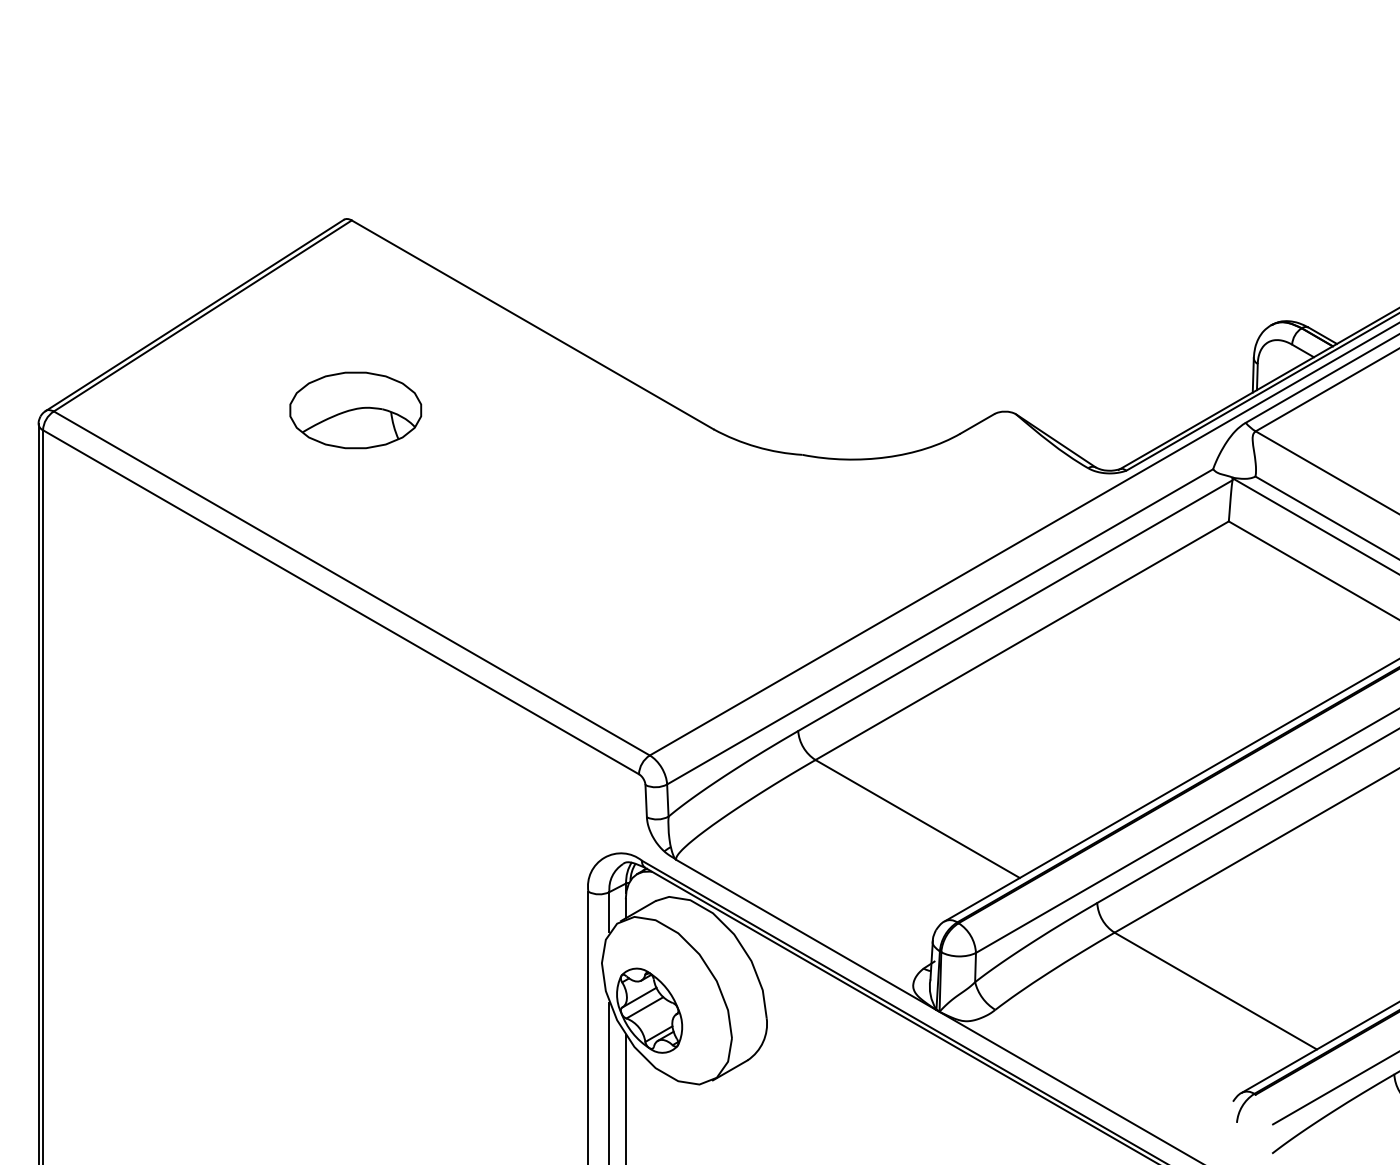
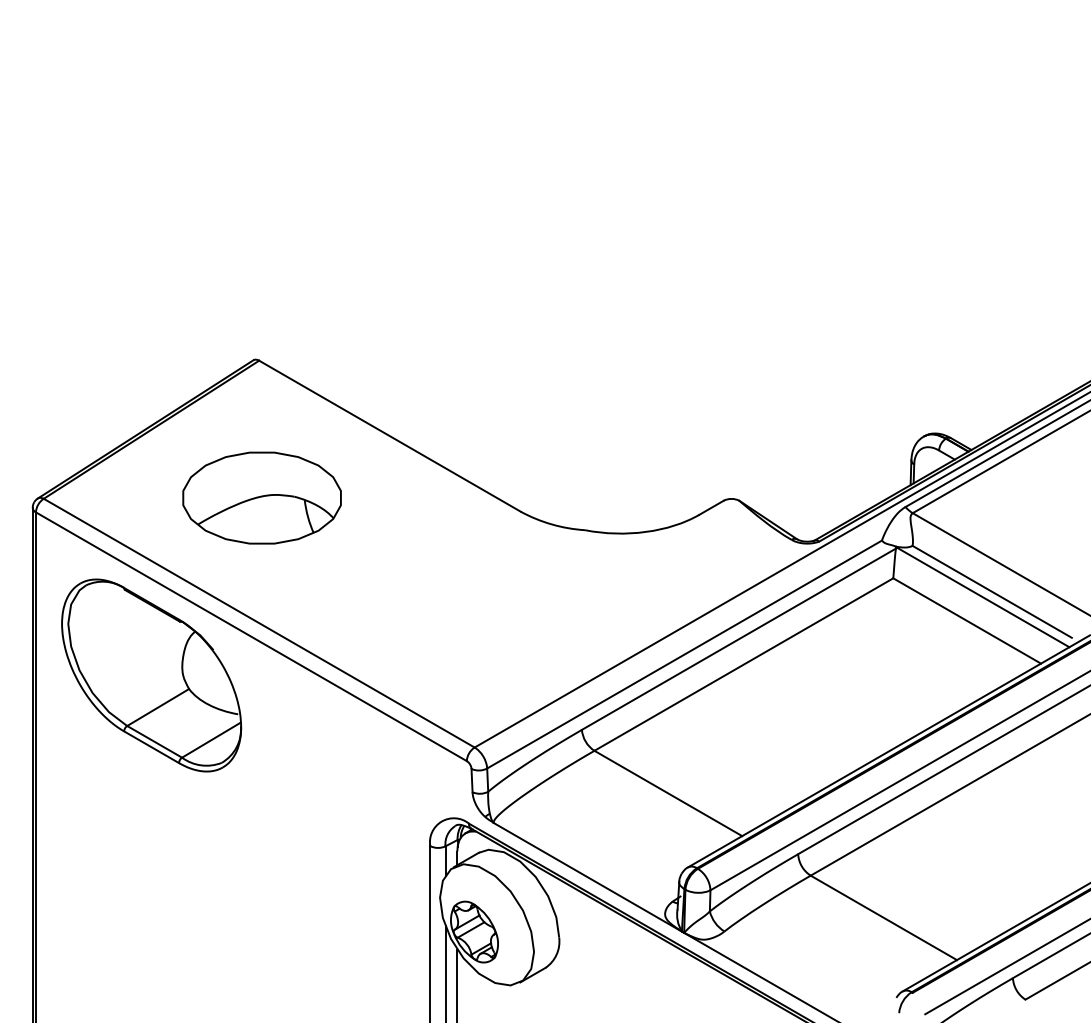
part: (354, 409) -> (261, 497), size x1.67
part: (202, 655) -> (151, 675), added

